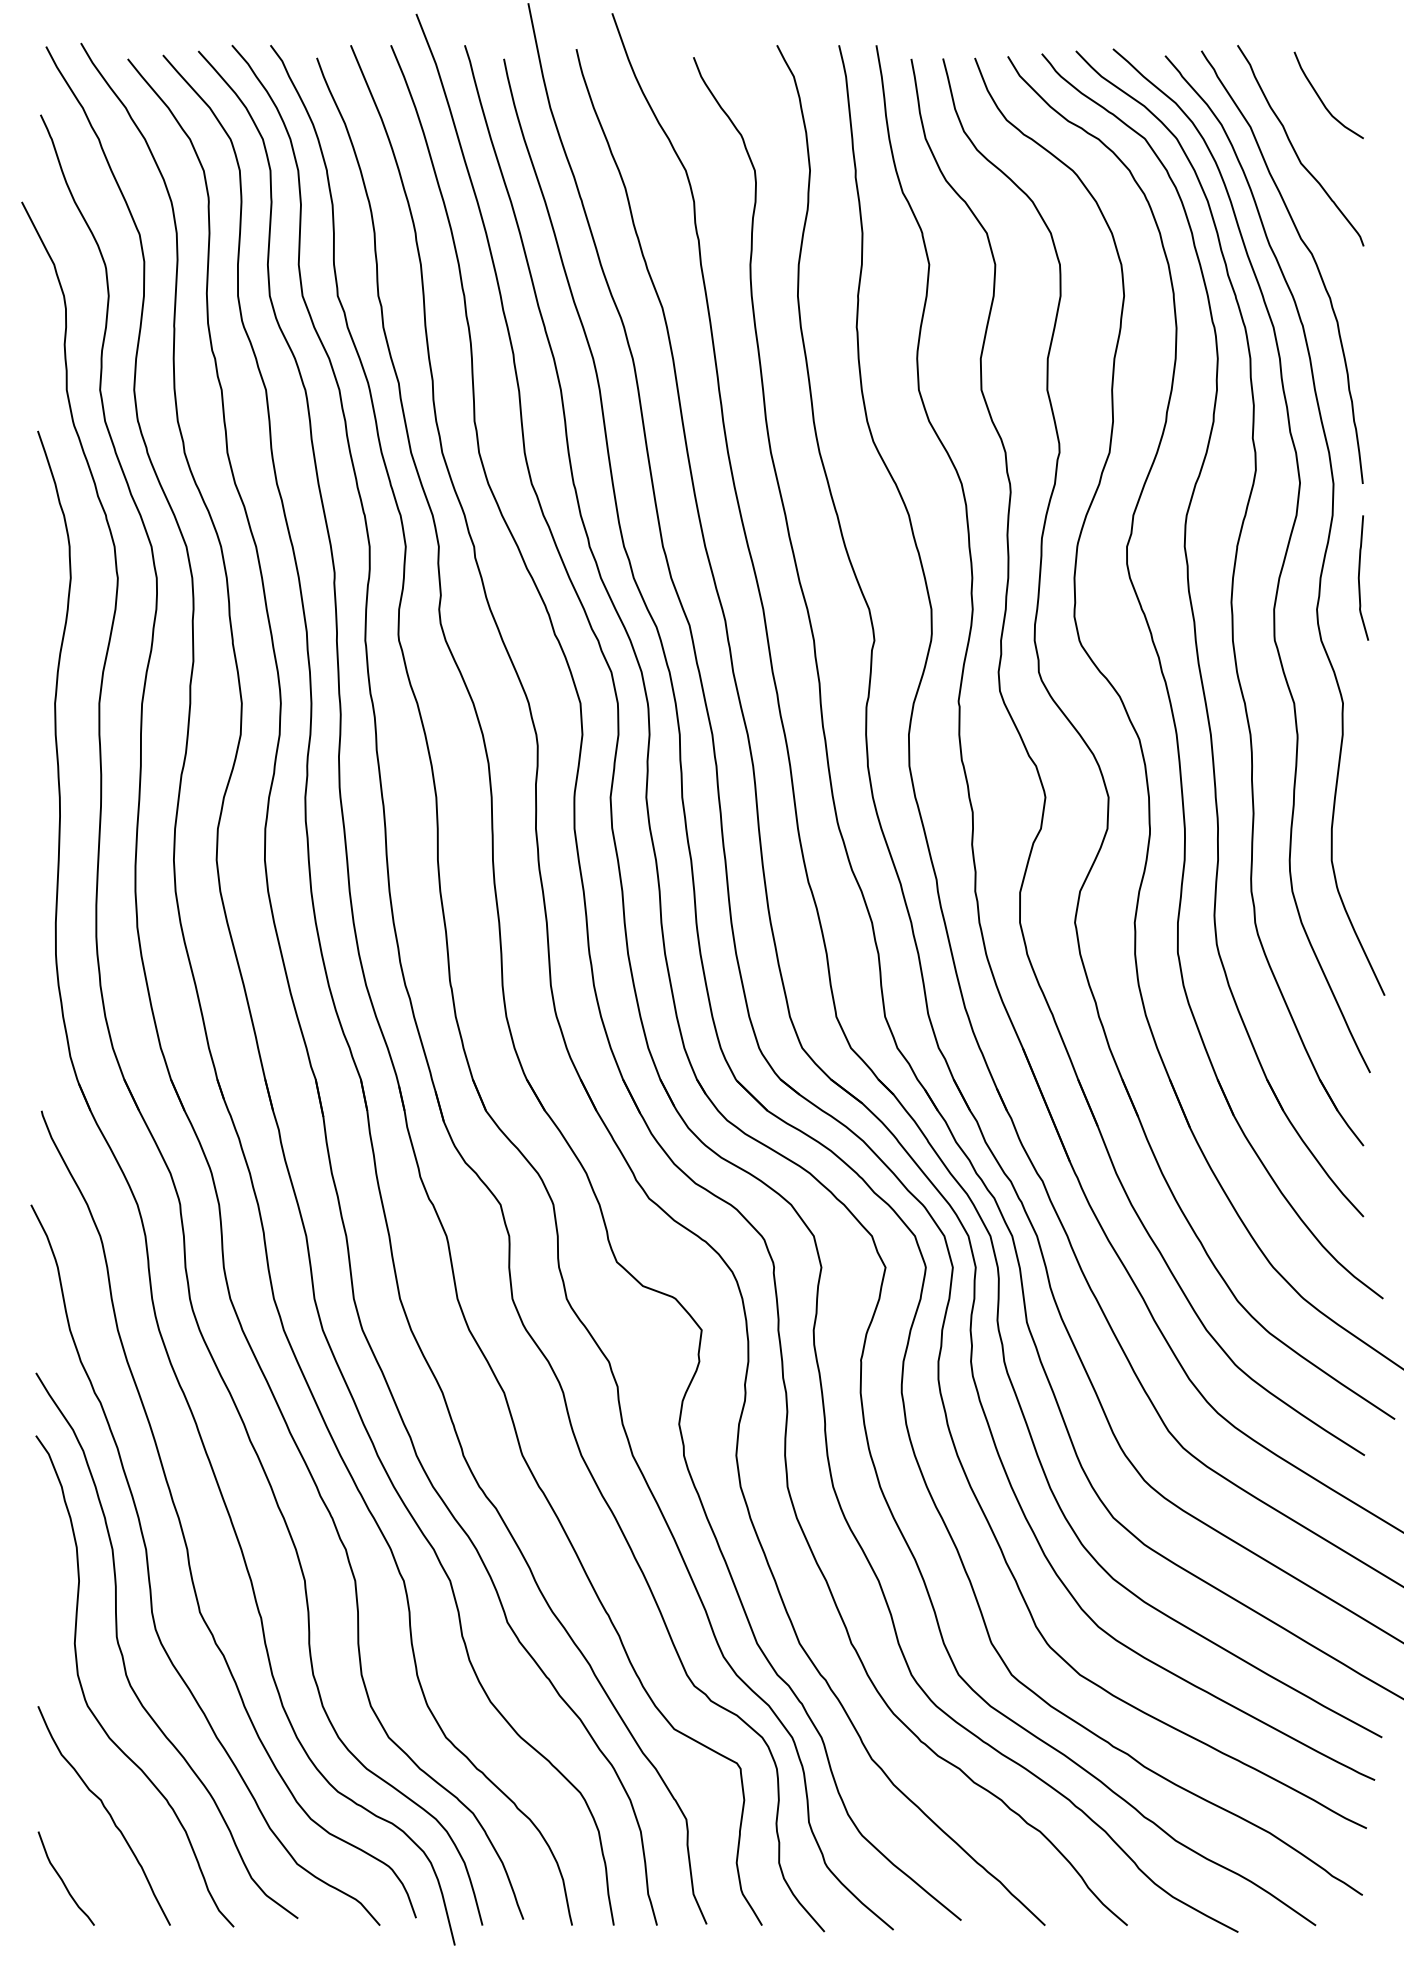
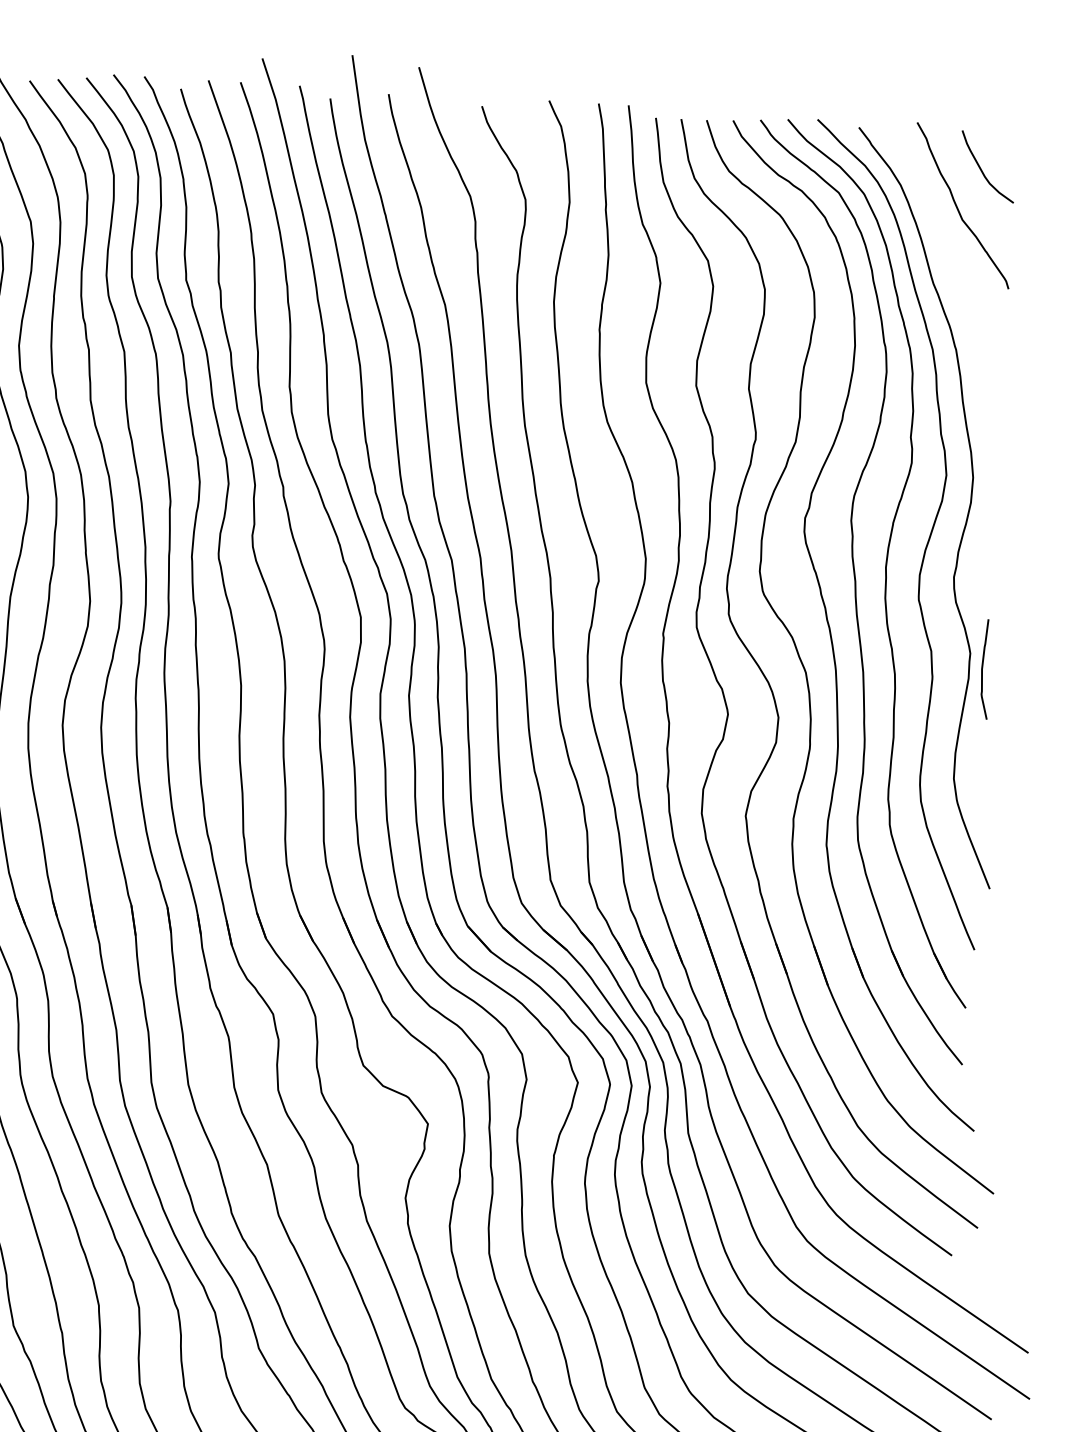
curve: (1306, 248) -> (962, 288), removed
curve: (1359, 577) -> (982, 668), moved

